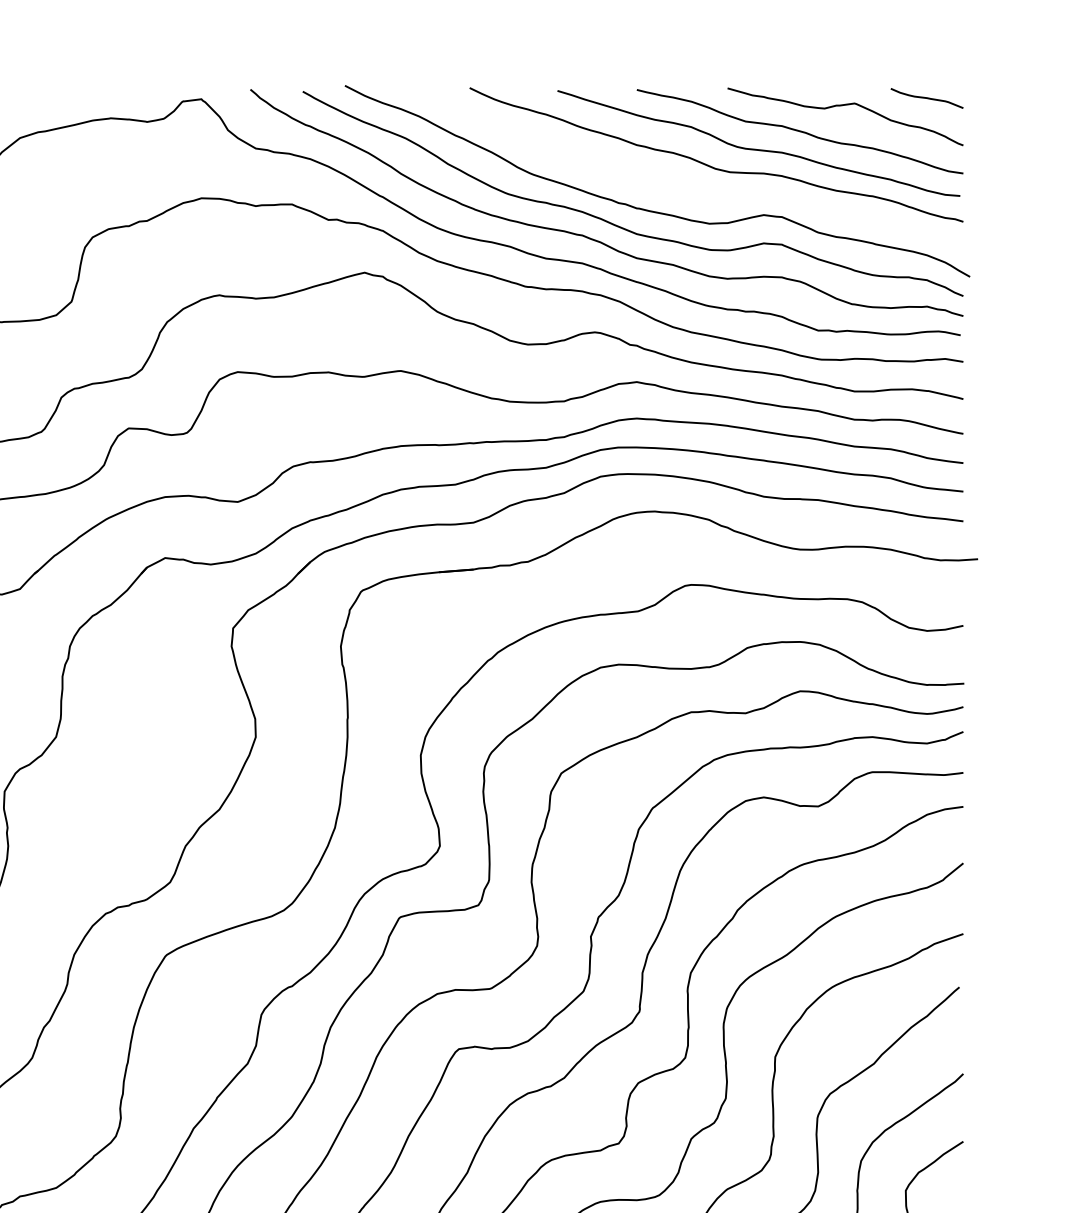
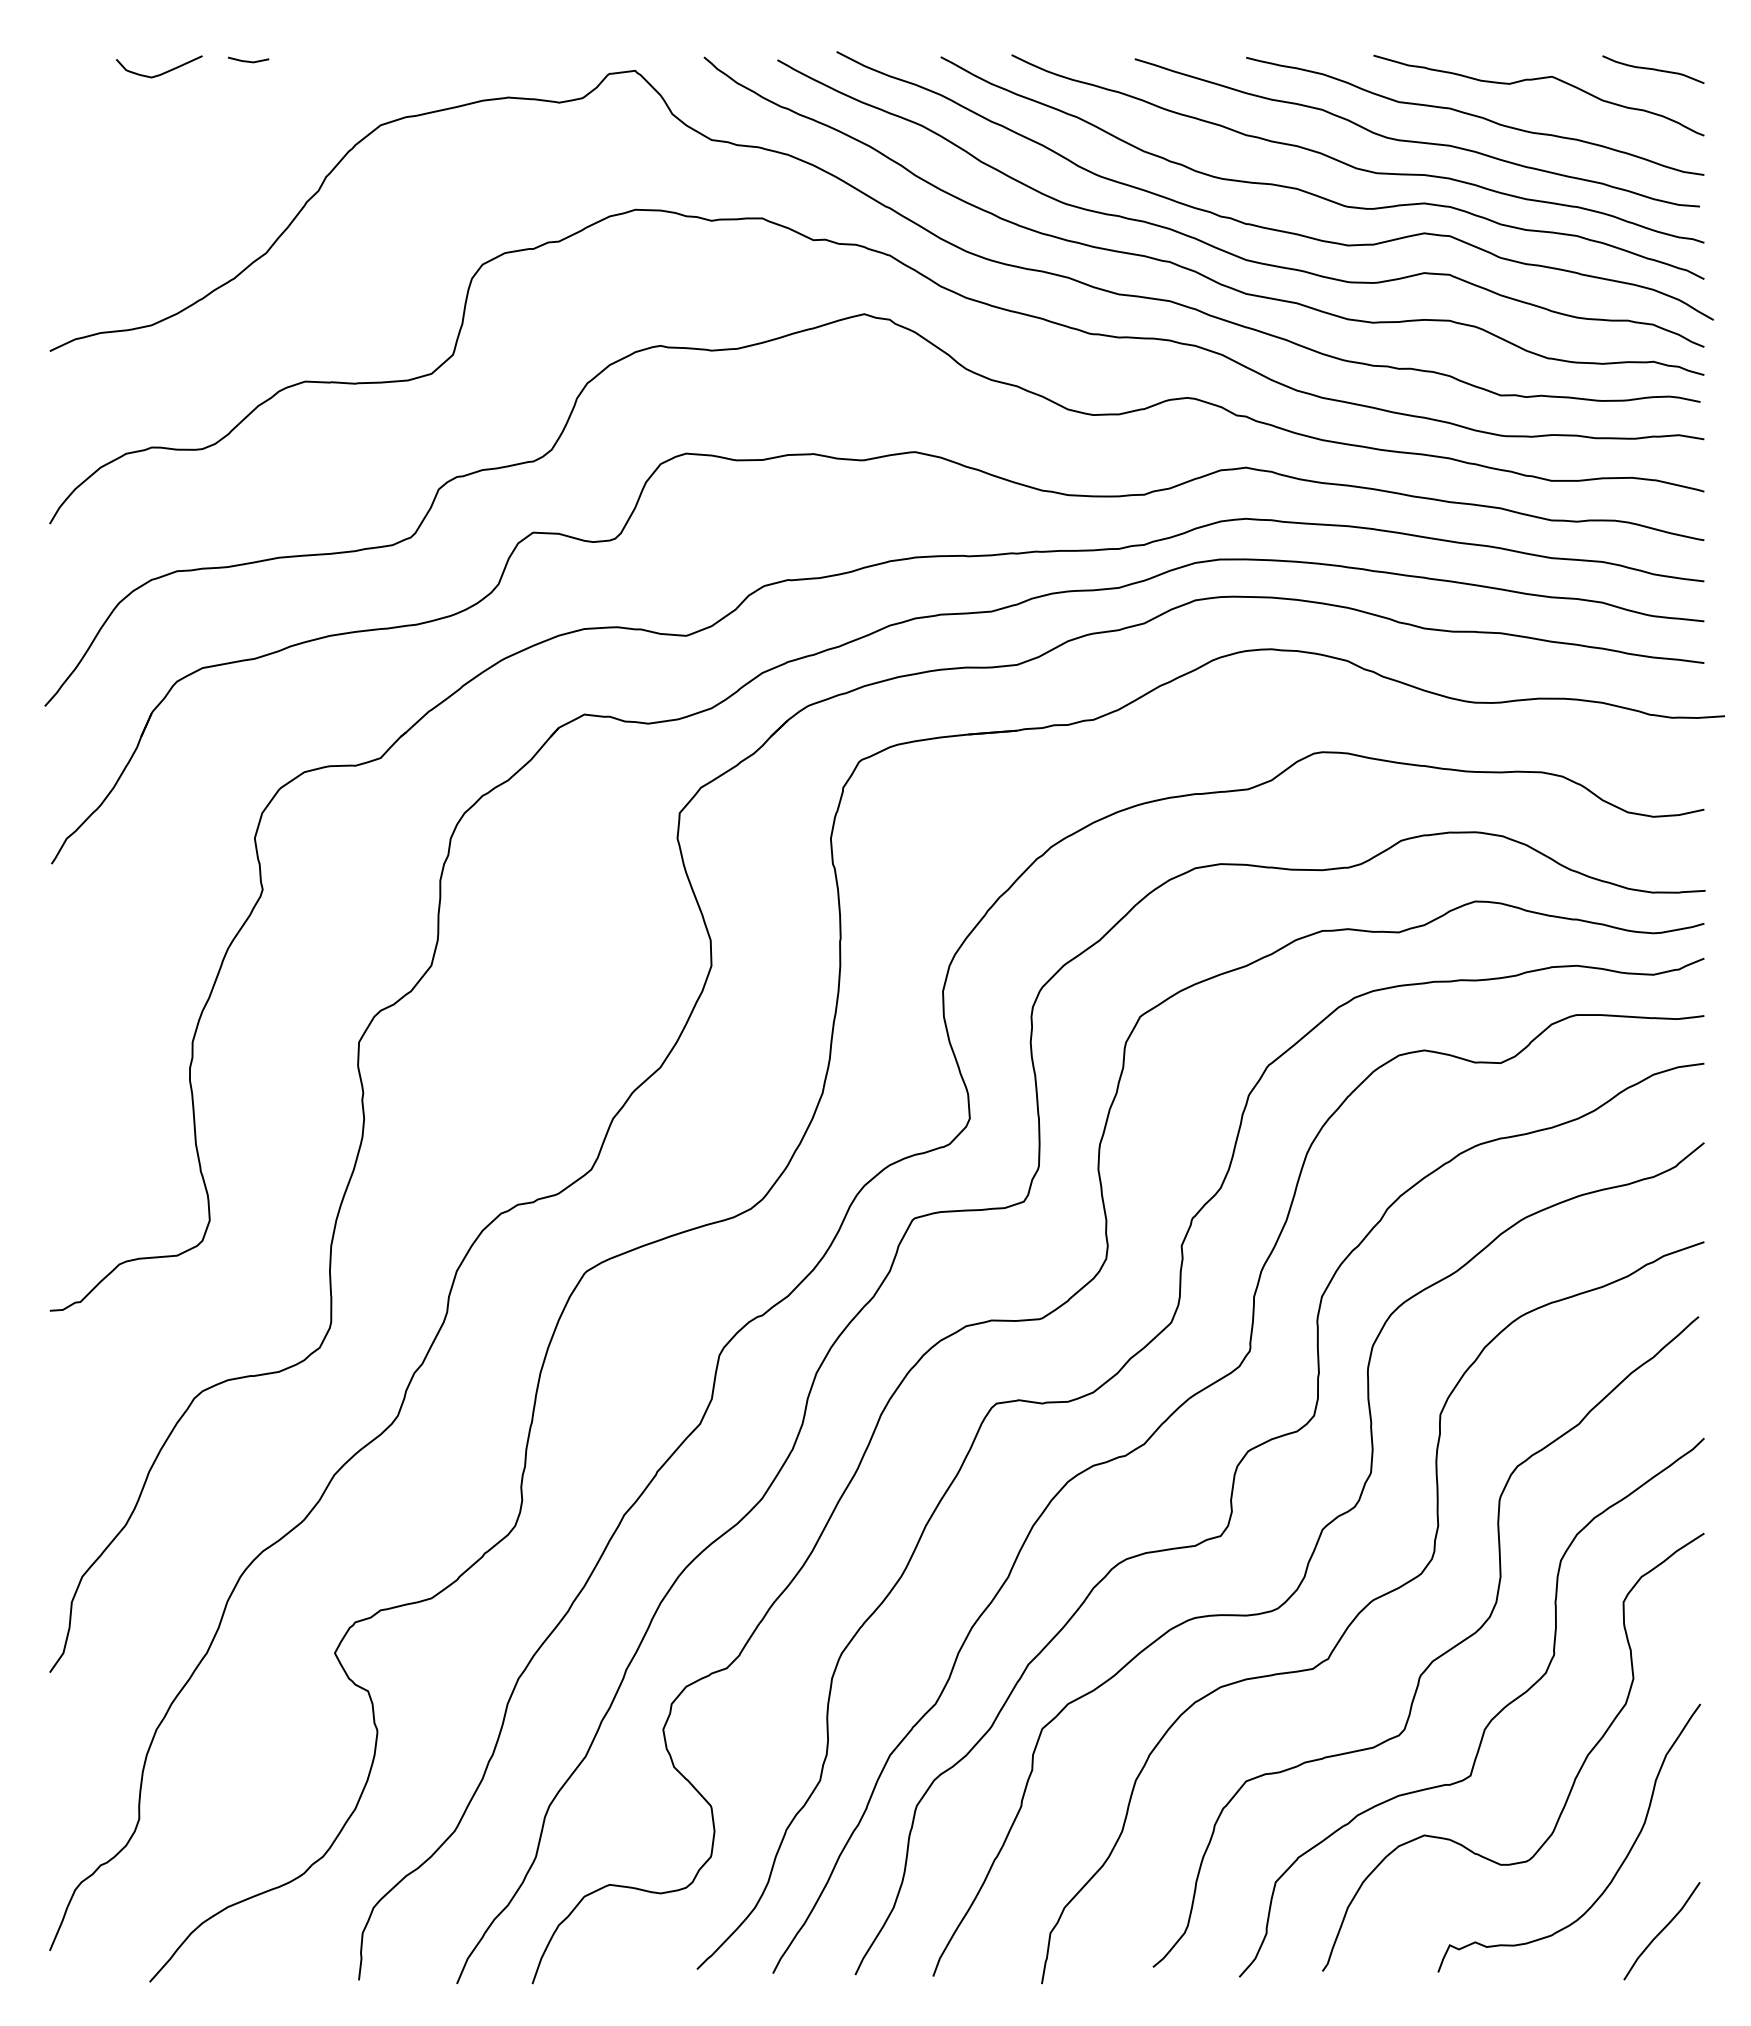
curve: (684, 186) -> (1313, 193), added

